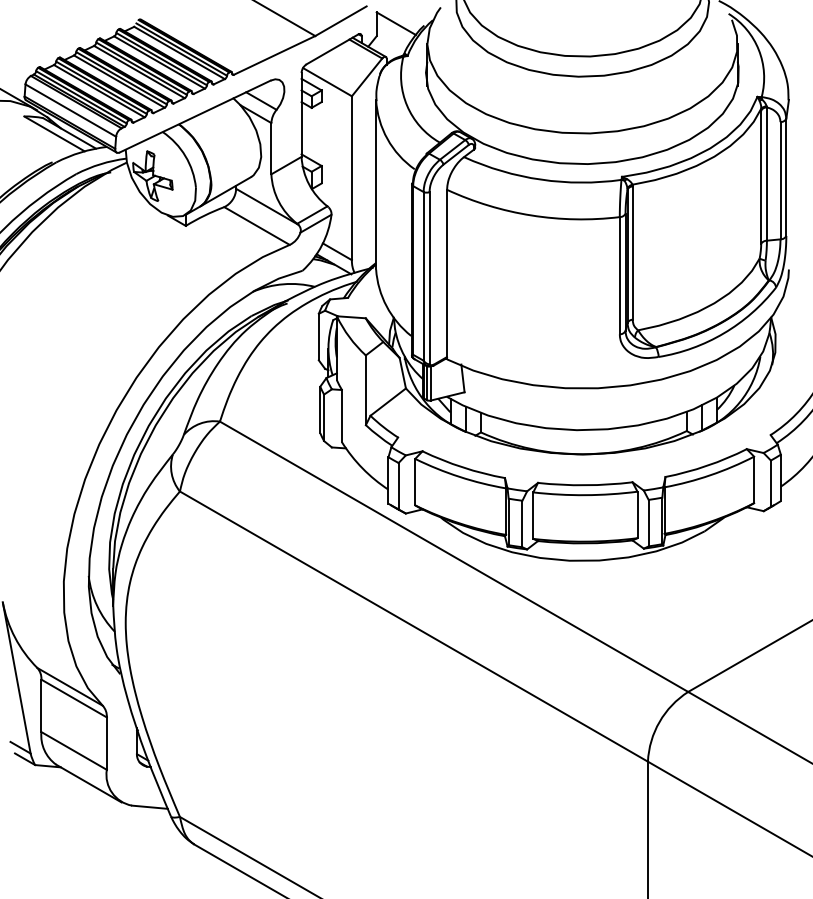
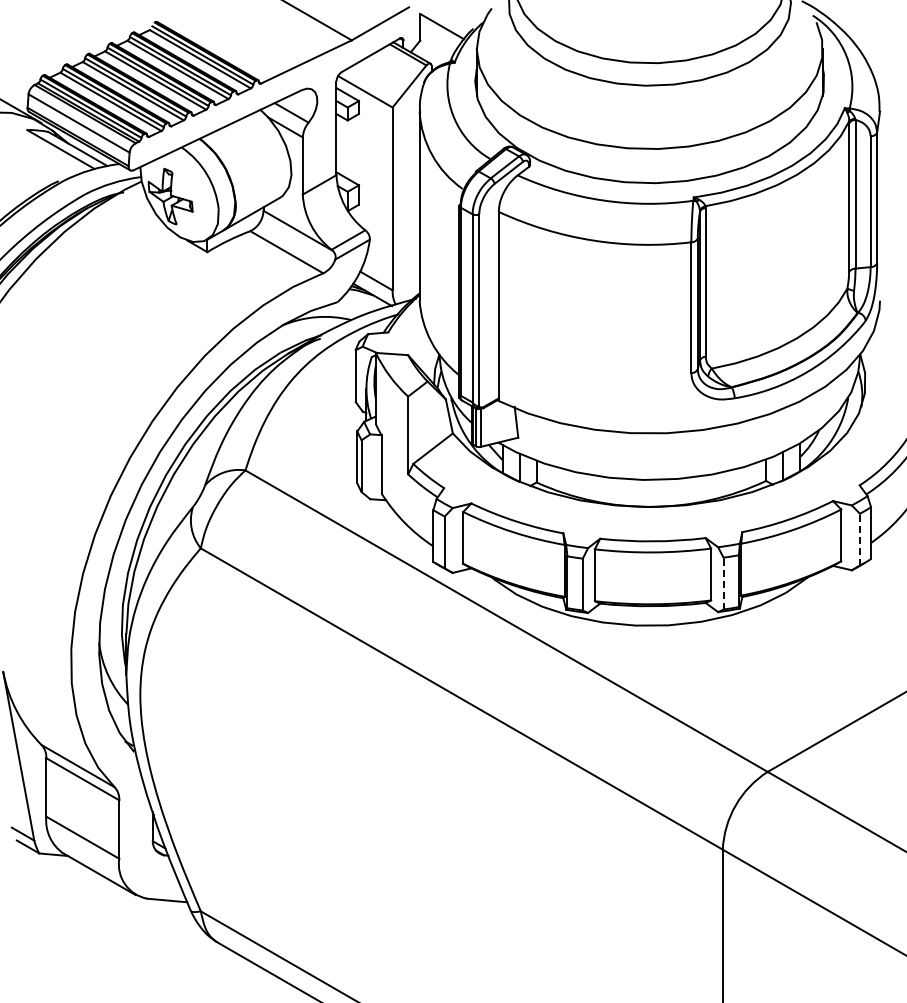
line: (770, 483) -> (859, 539), solid -> dashed
line: (648, 523) -> (723, 583), solid -> dashed

